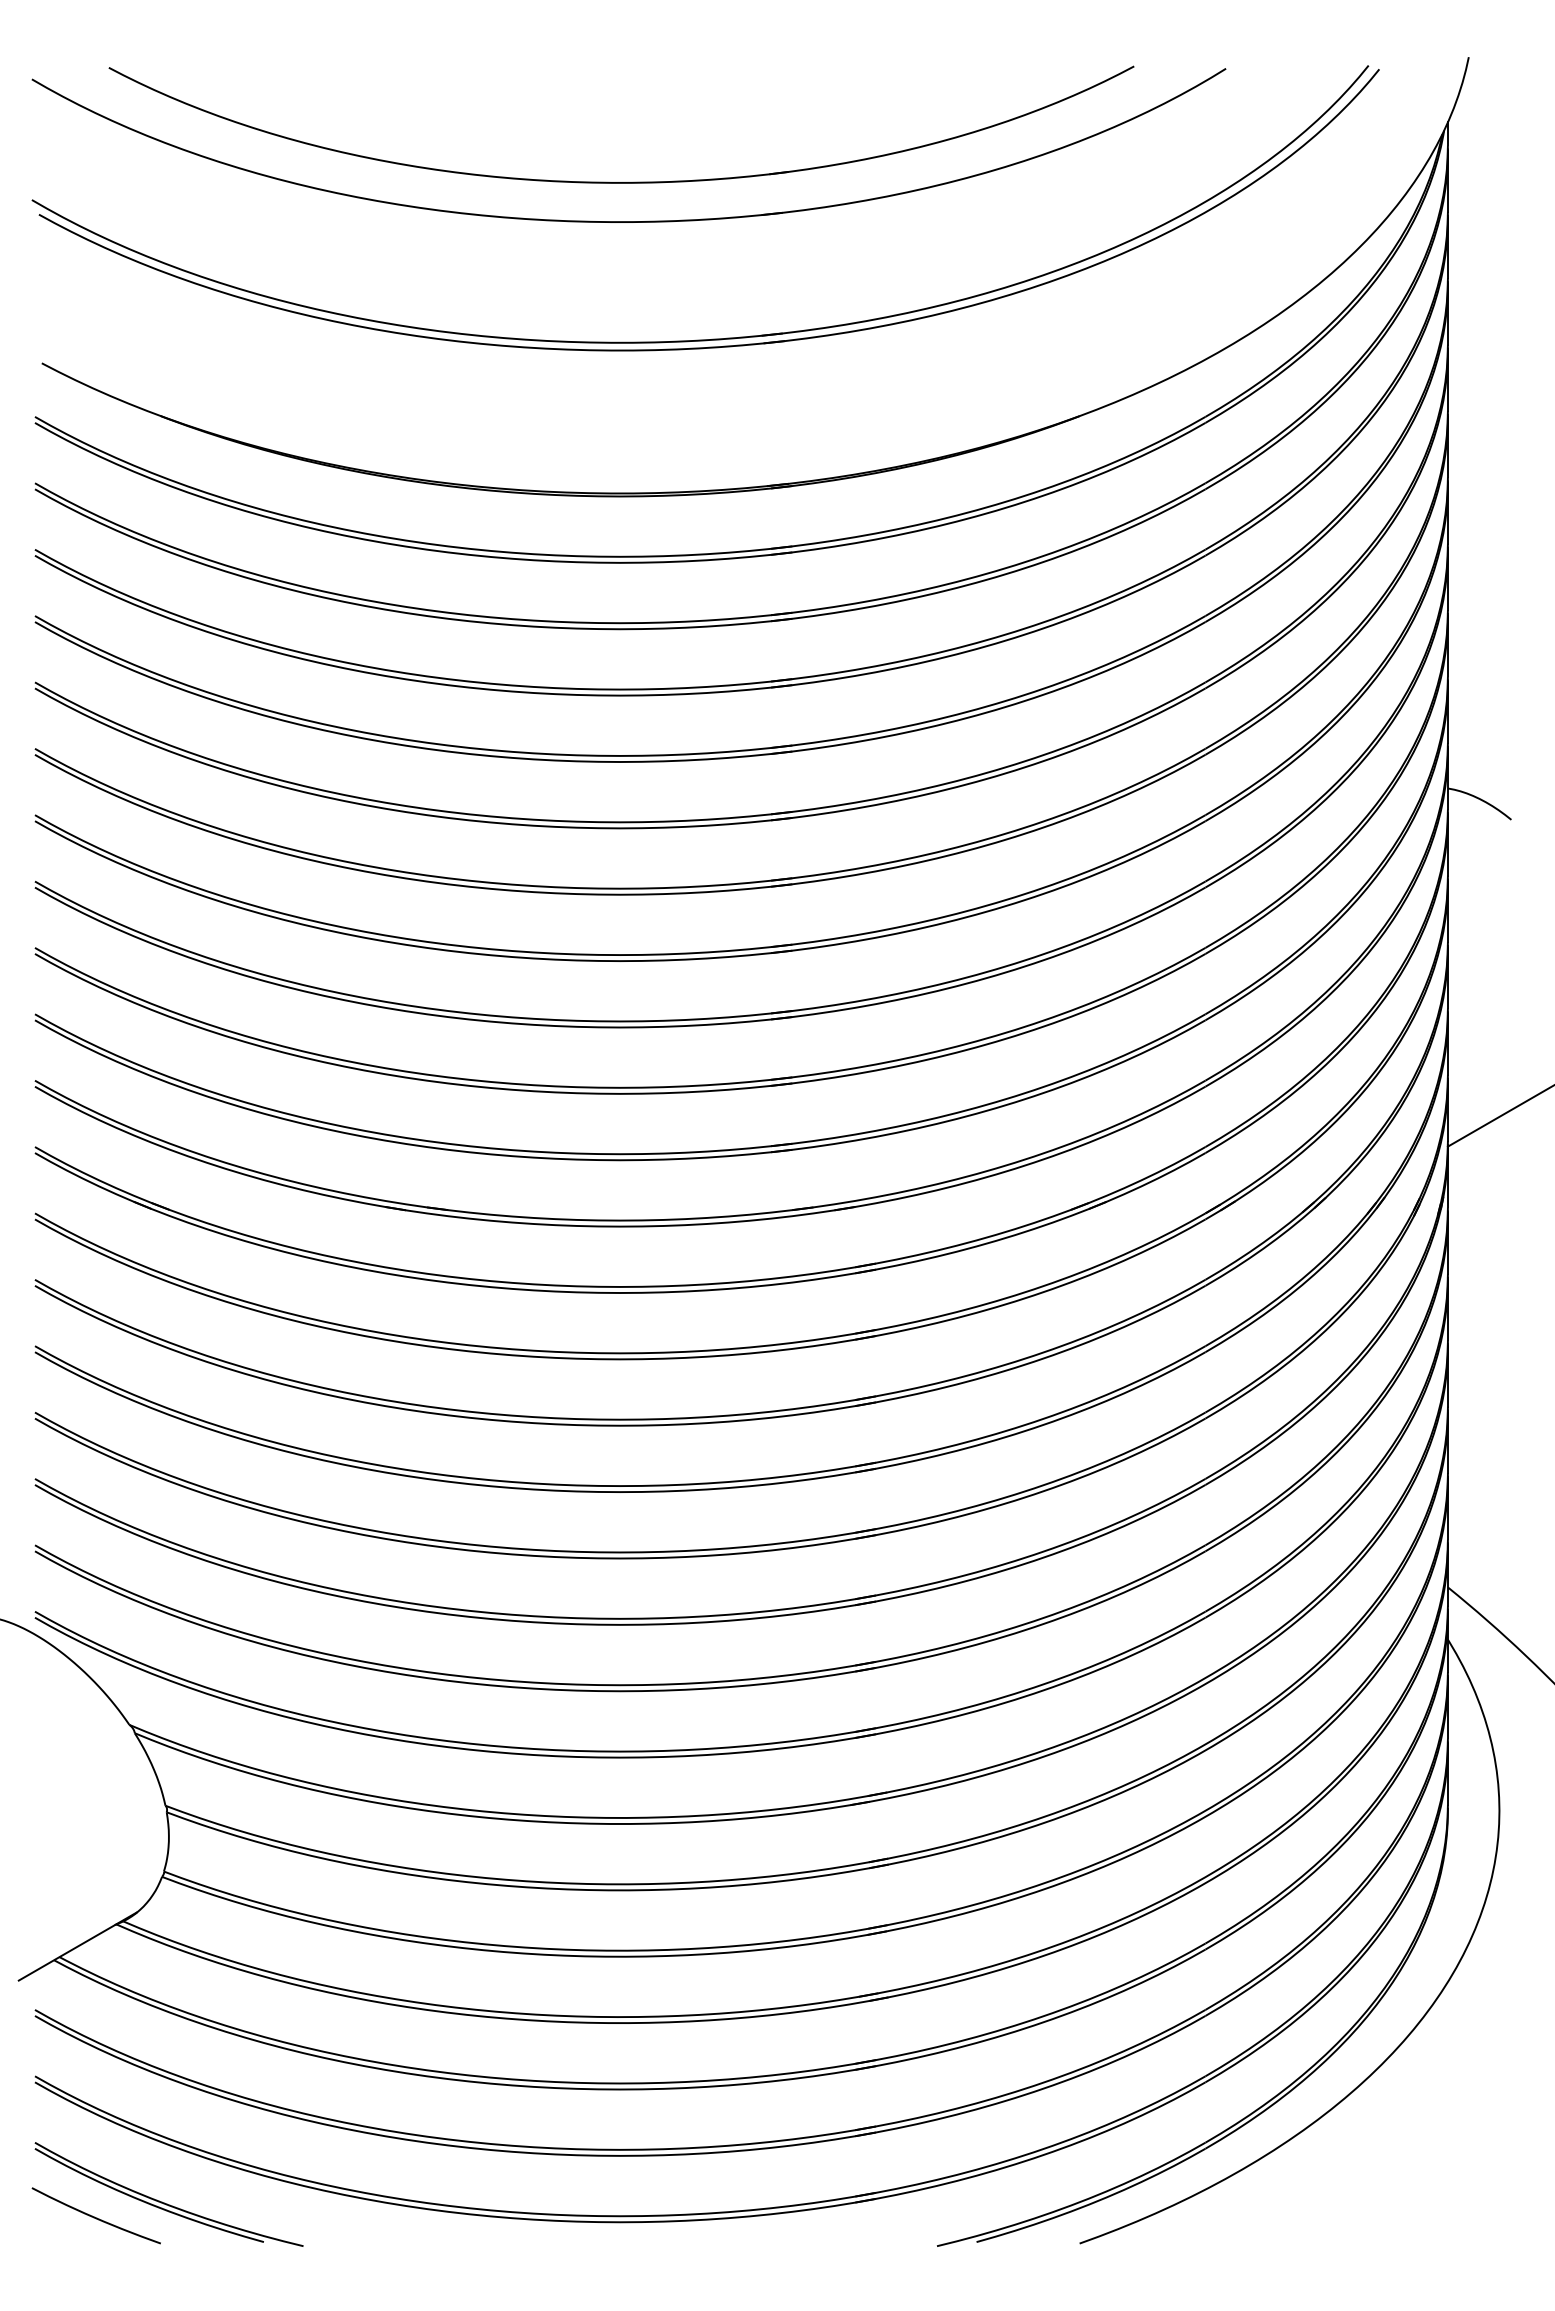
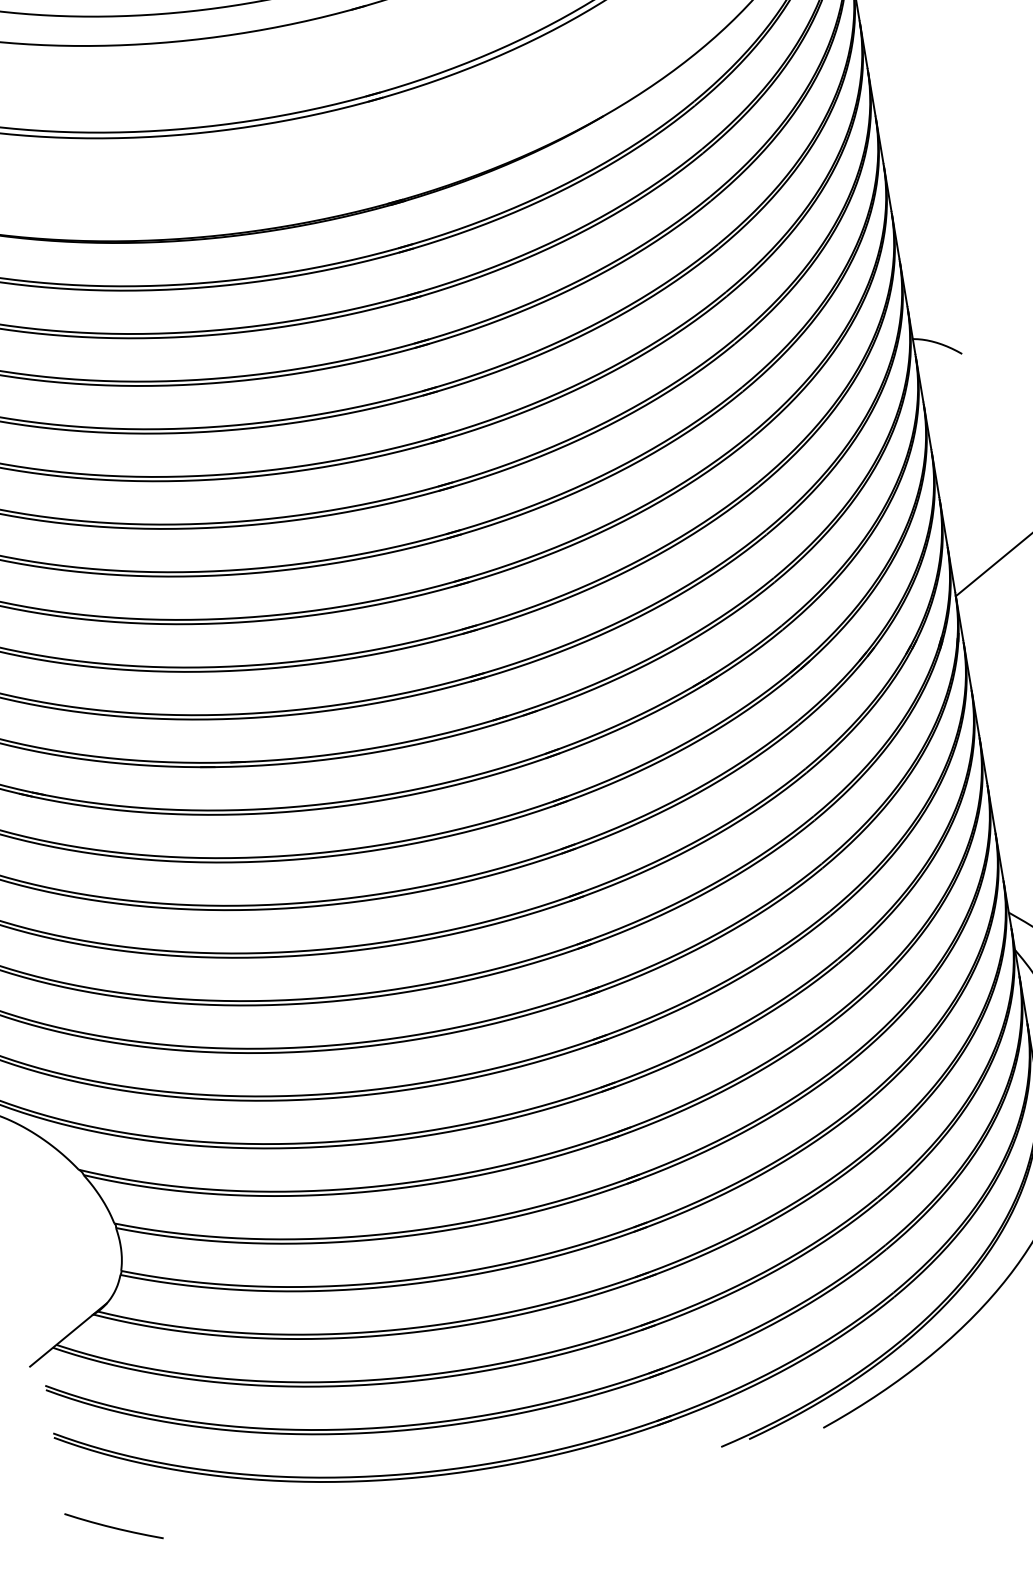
part: (164, 2202) -> (161, 1508), removed

